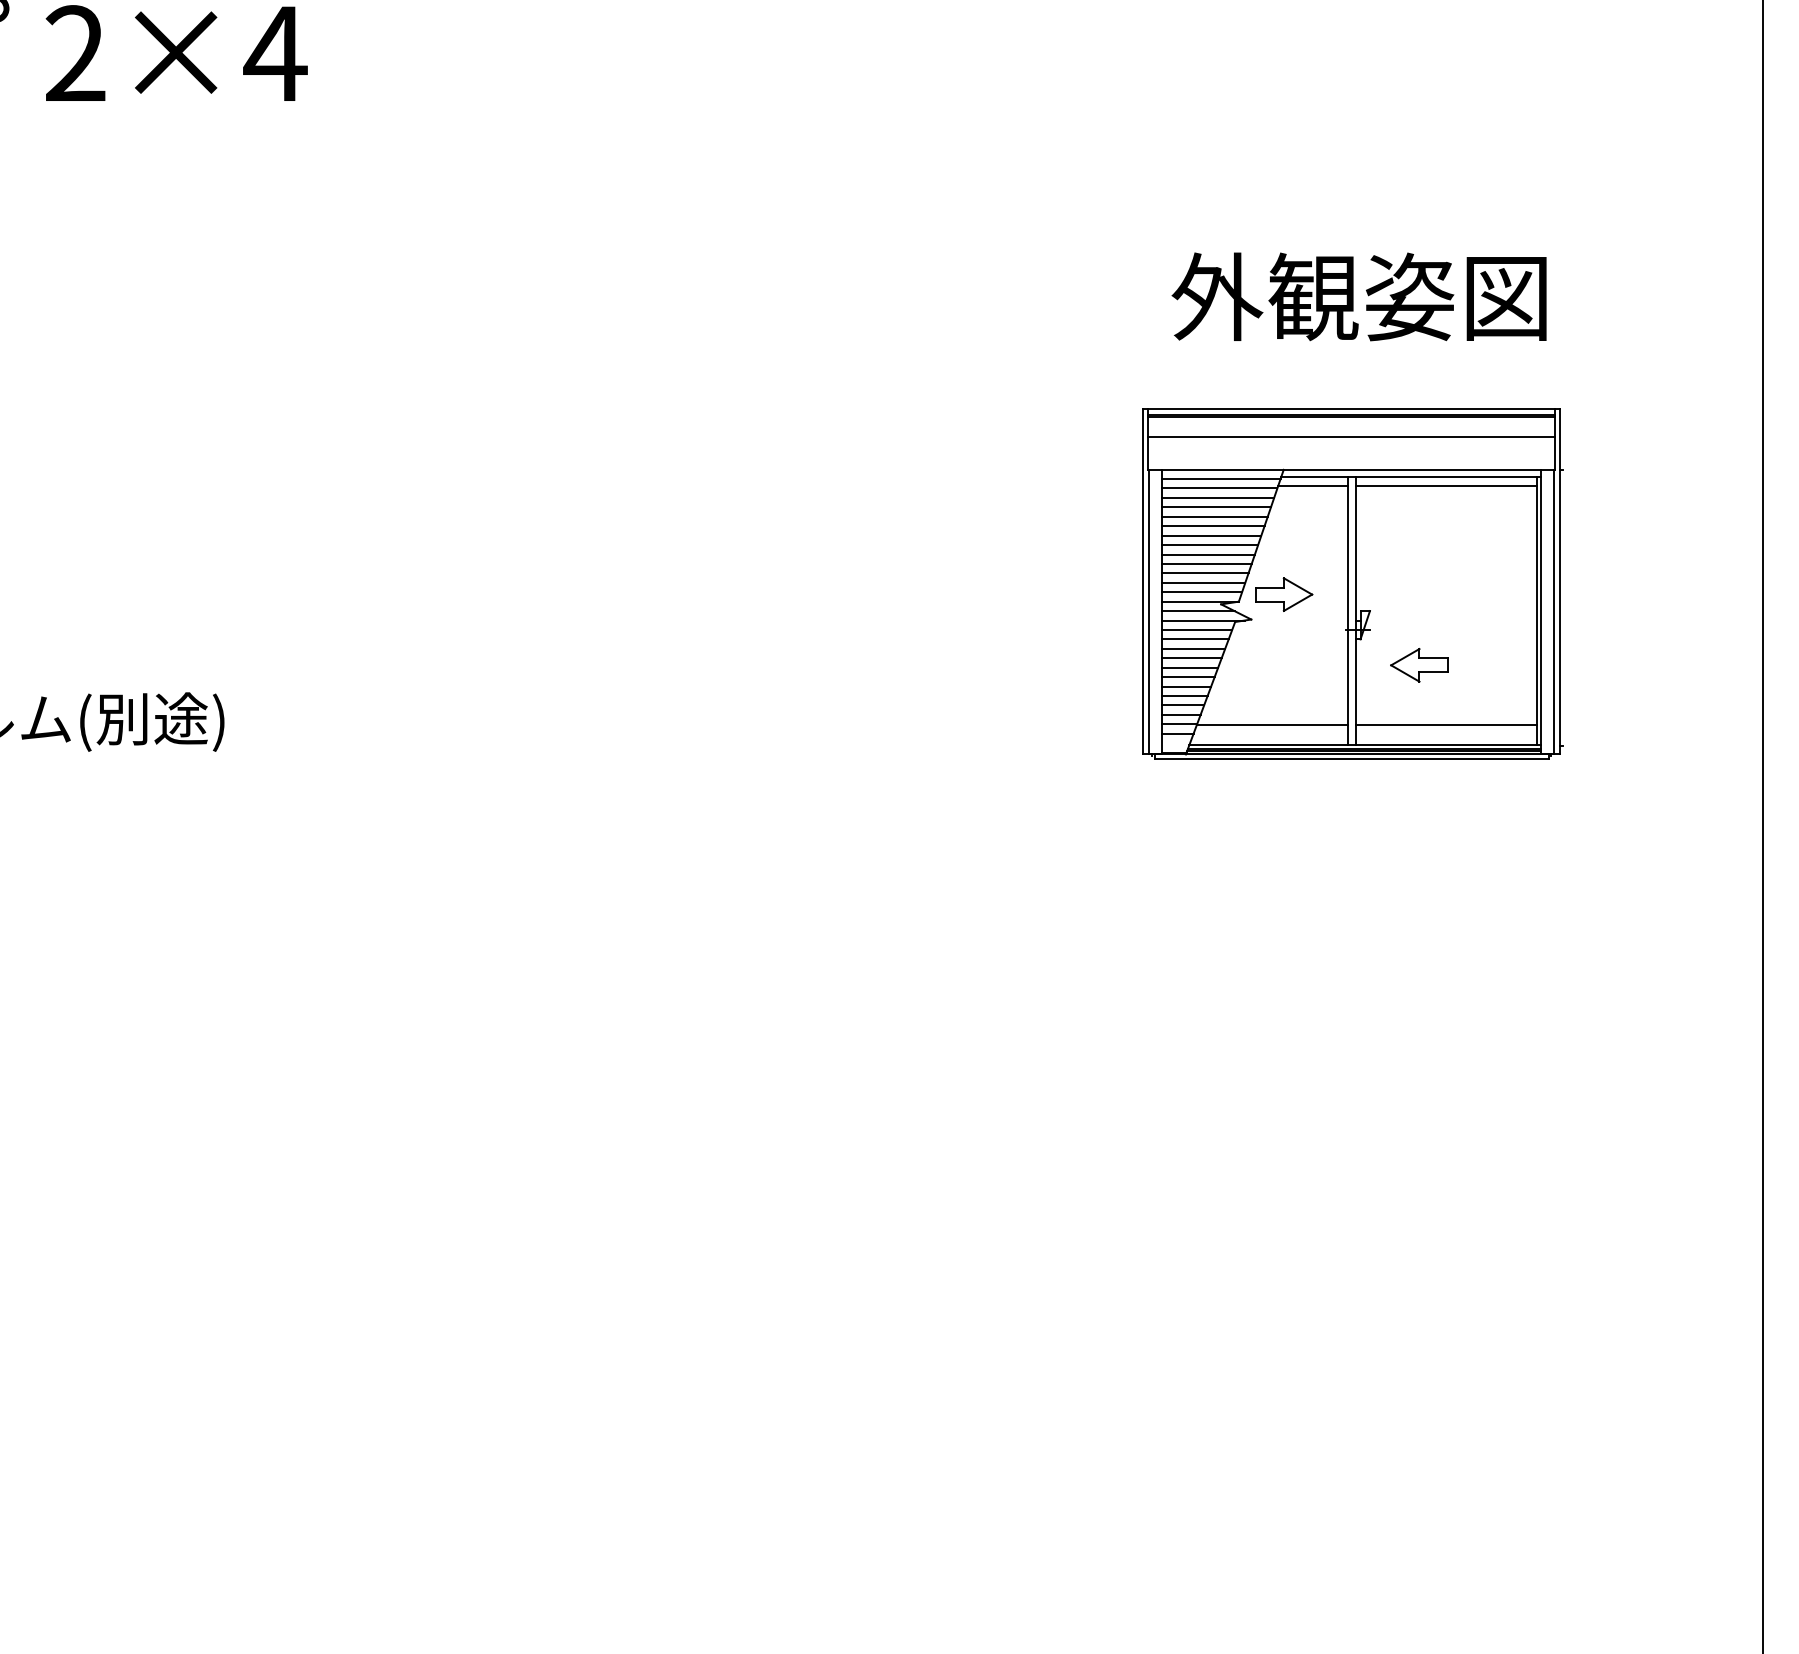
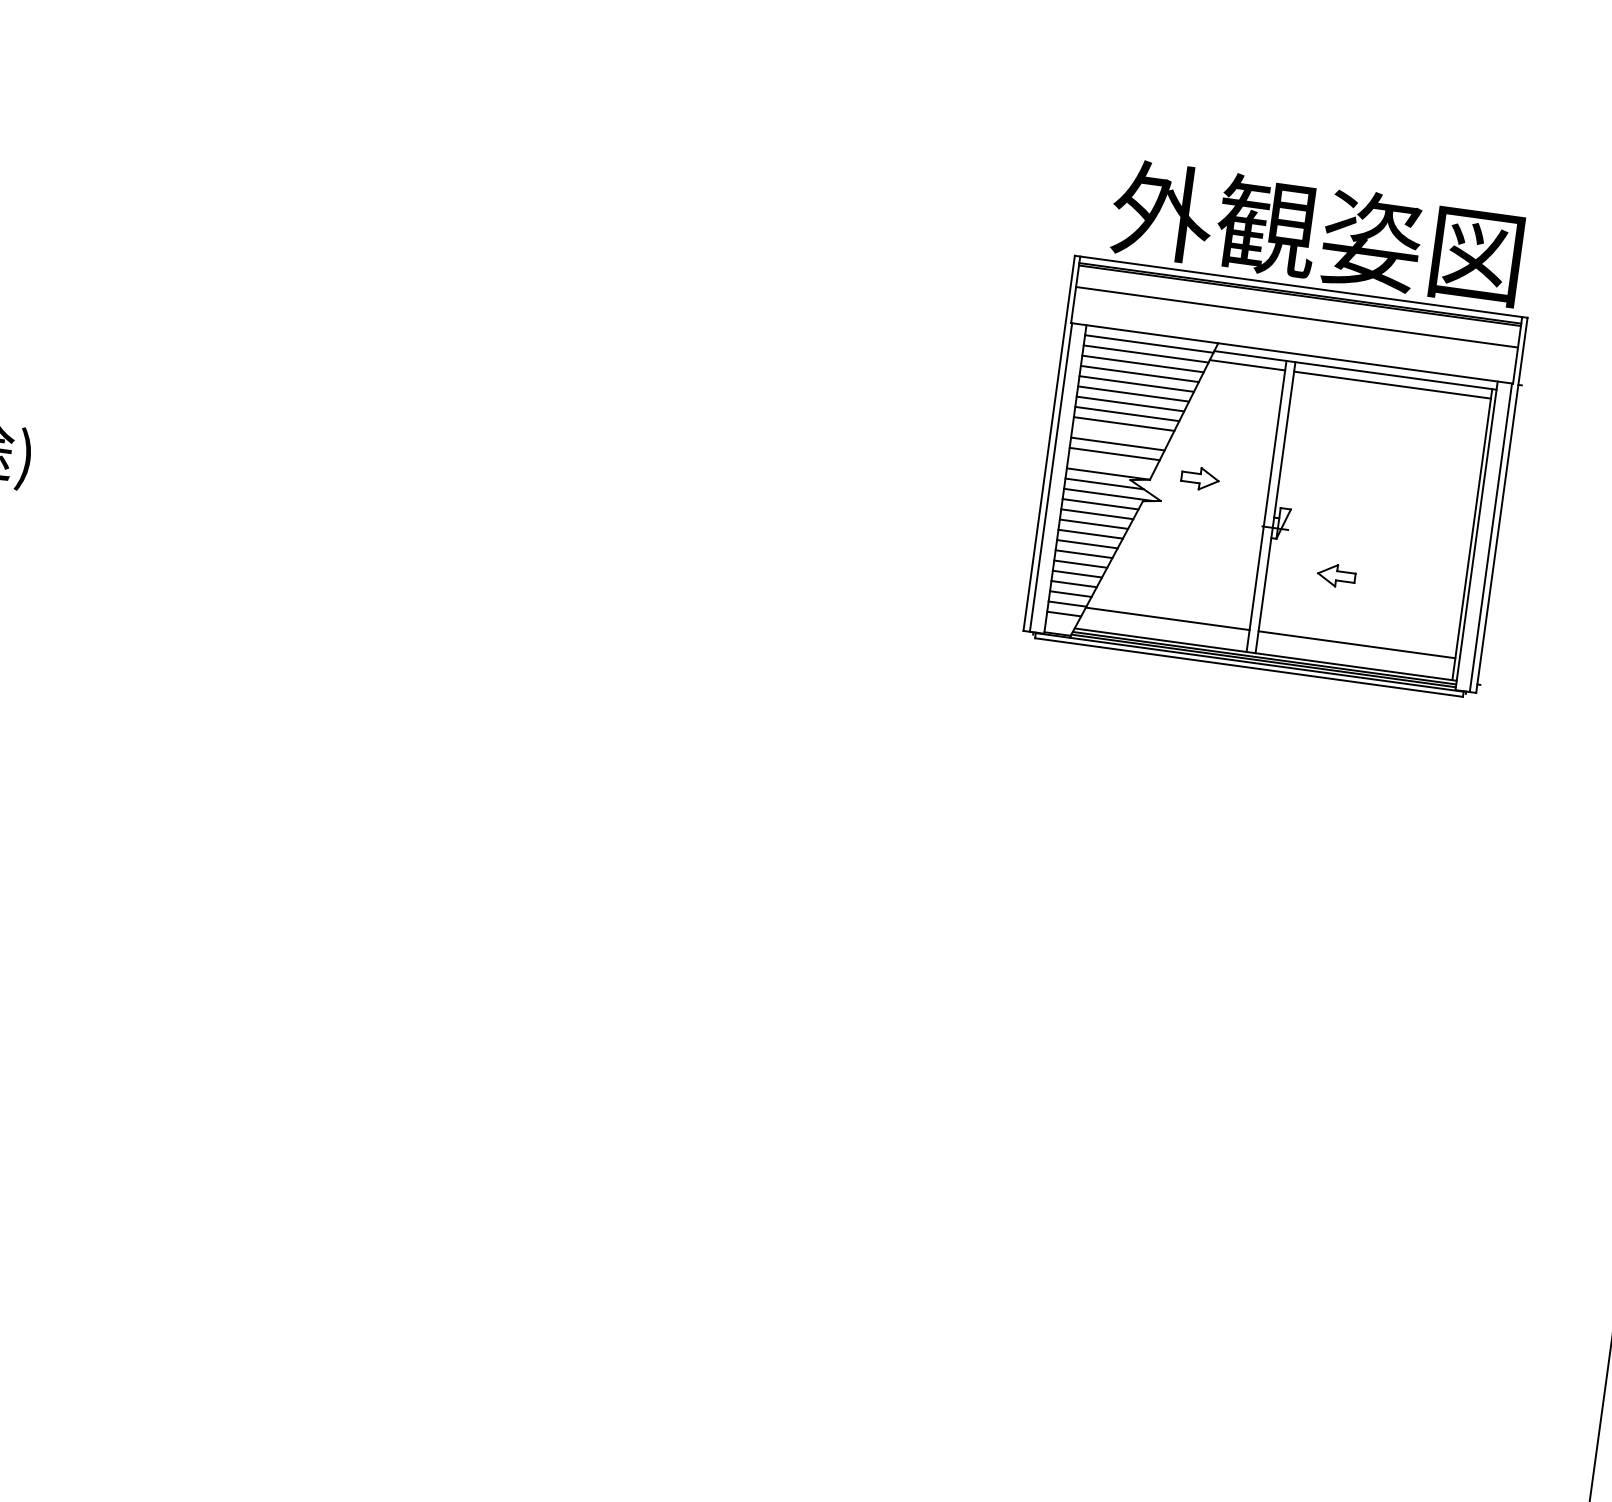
text: (1358, 296) -> (1316, 232), moved
line: (1206, 563) -> (1120, 433), removed
line: (1202, 592) -> (1111, 464), removed
part: (1284, 594) -> (1200, 478), size x0.6
part: (1419, 665) -> (1336, 575), size x0.6

